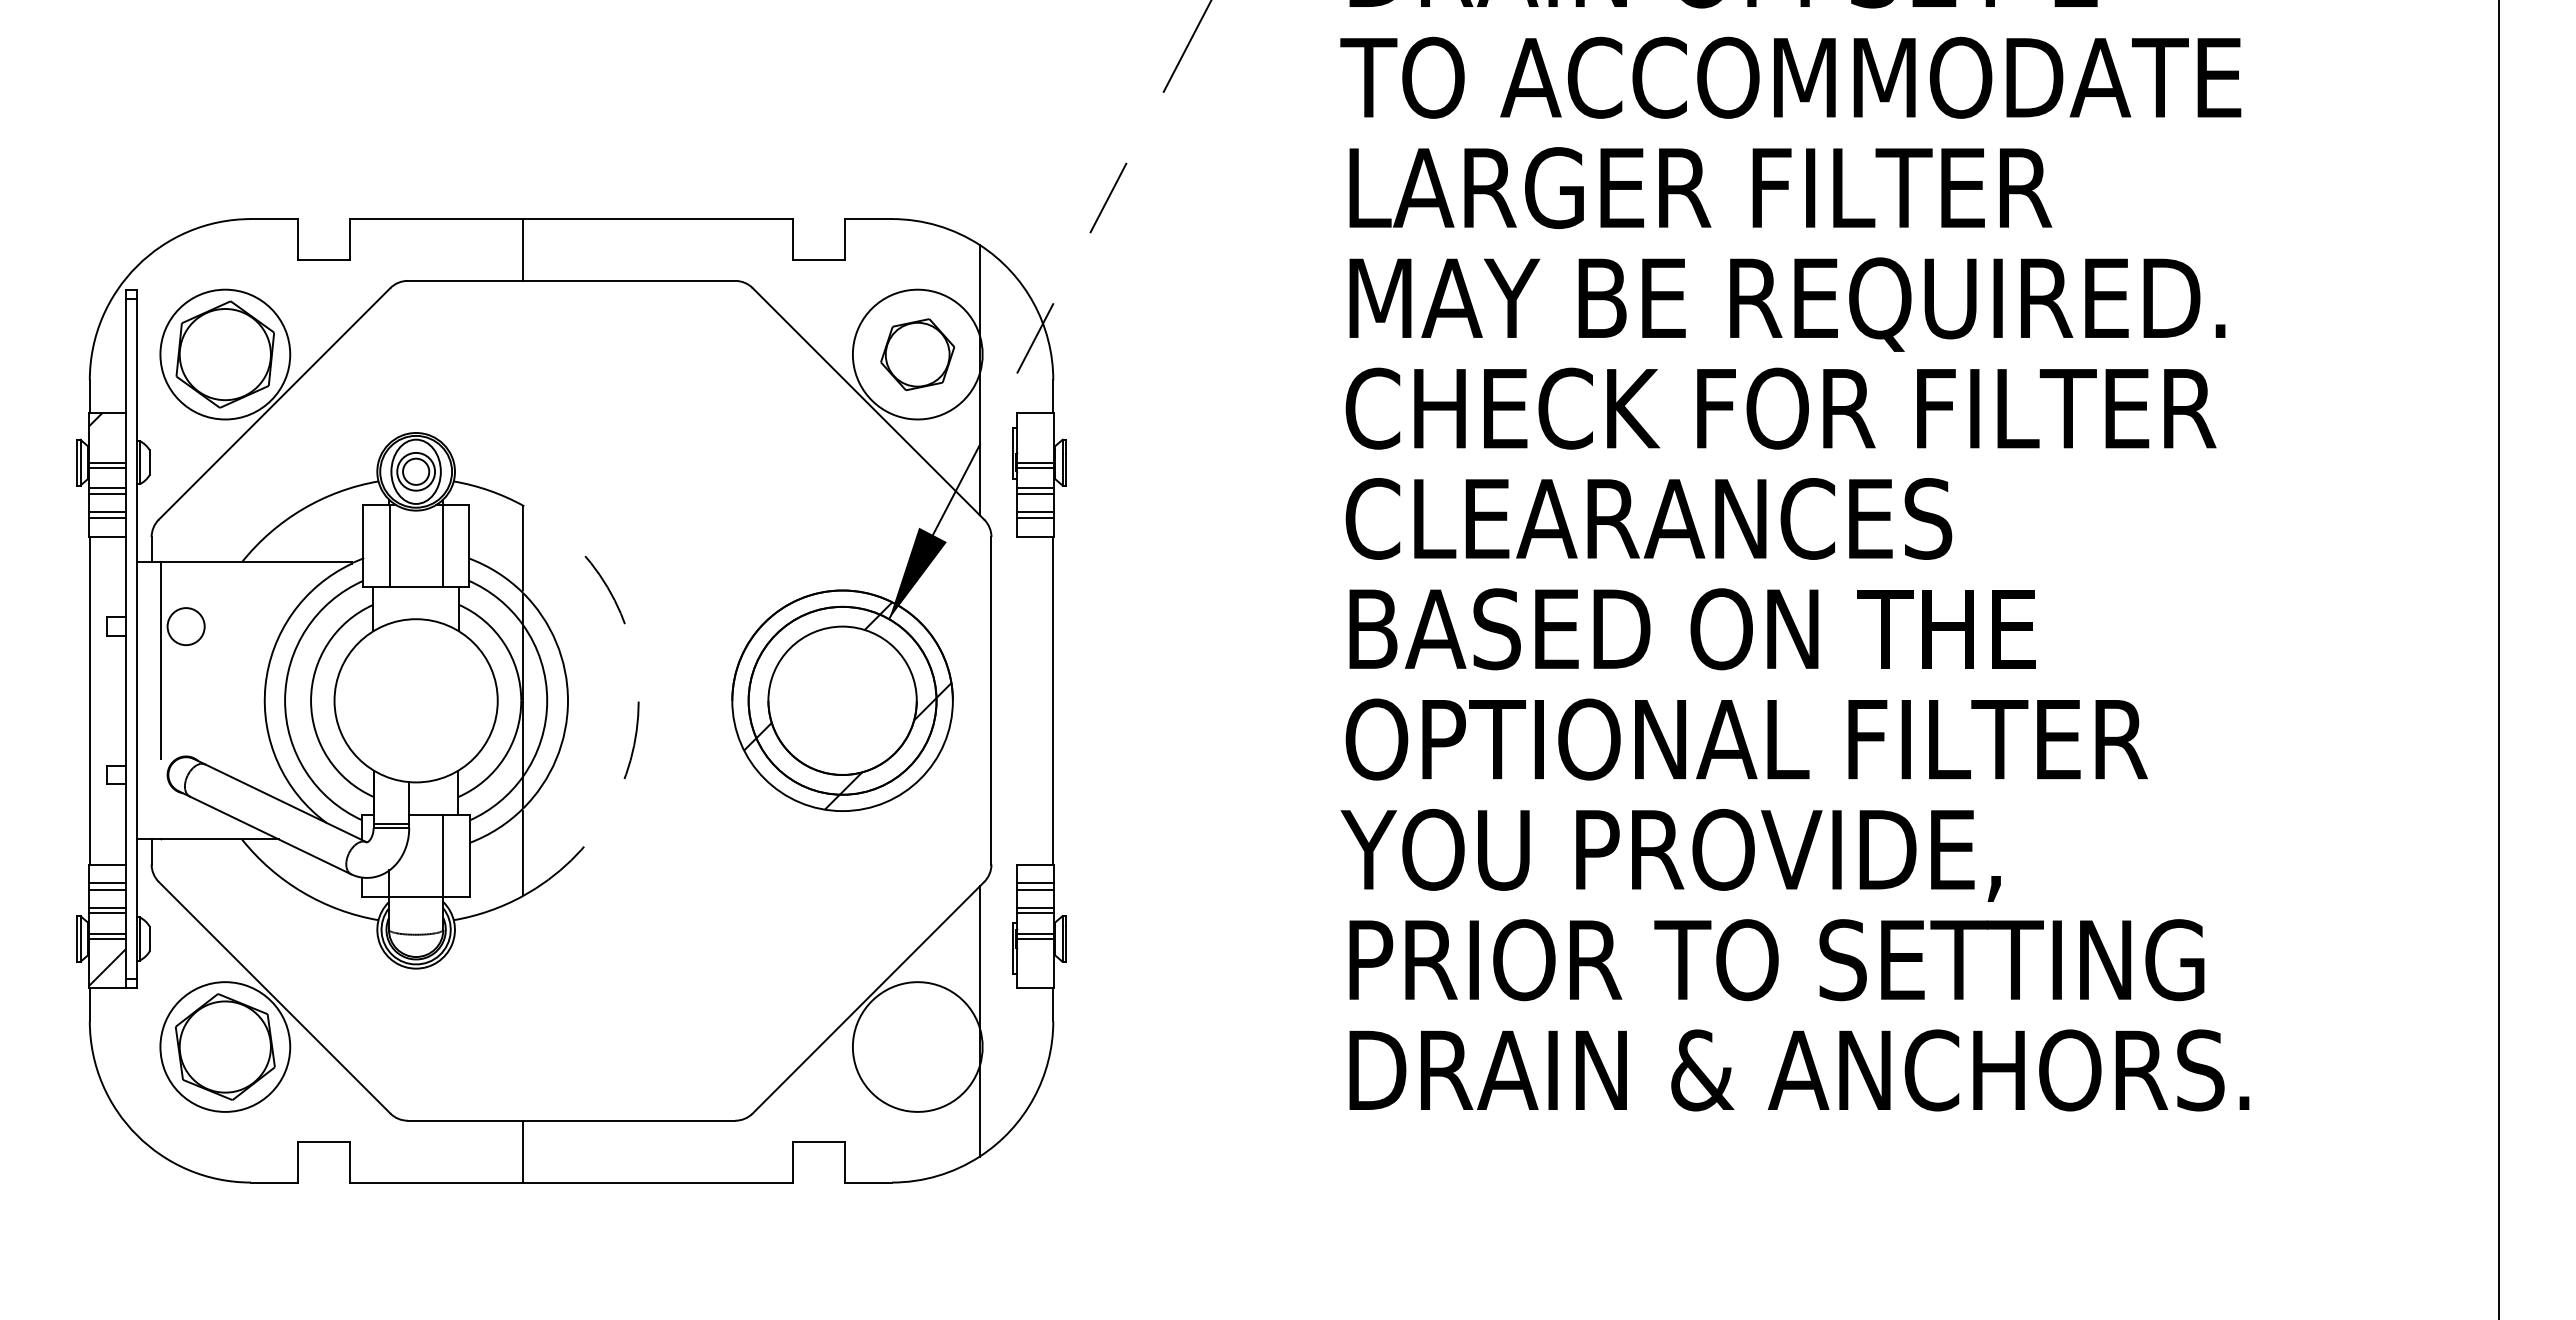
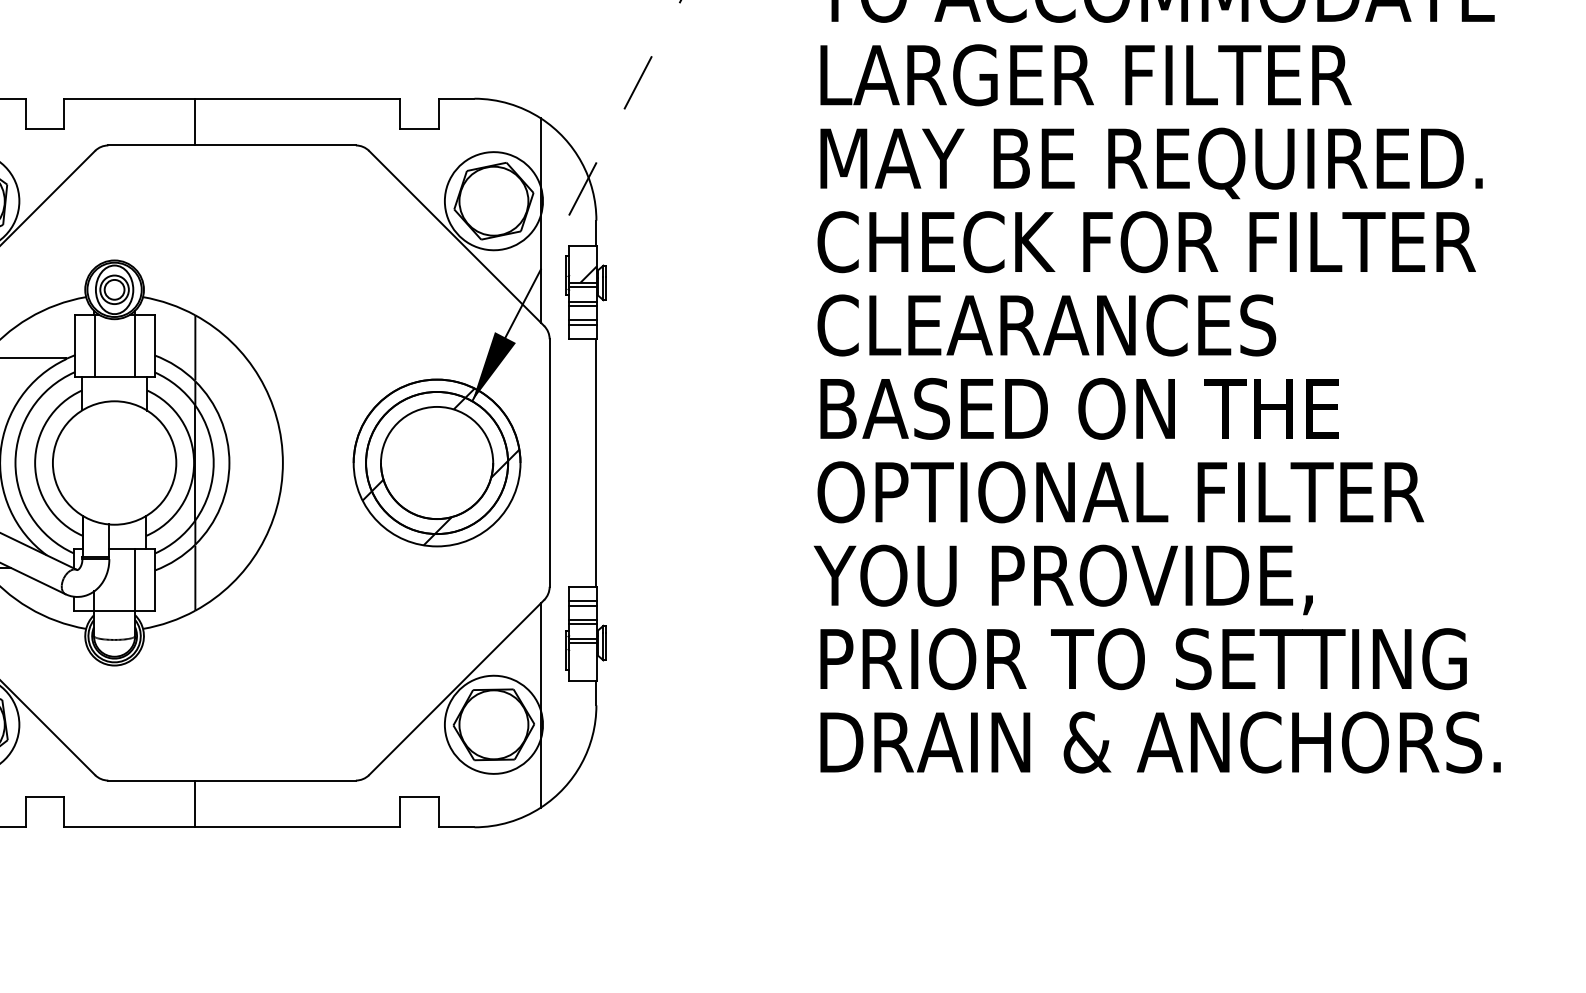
part: (917, 354) -> (493, 201), size x1.43
hatch: (1043, 451) -> (589, 274), added
arc: (638, 700) -> (282, 462), dashed -> solid
part: (917, 1046) -> (493, 724), added

